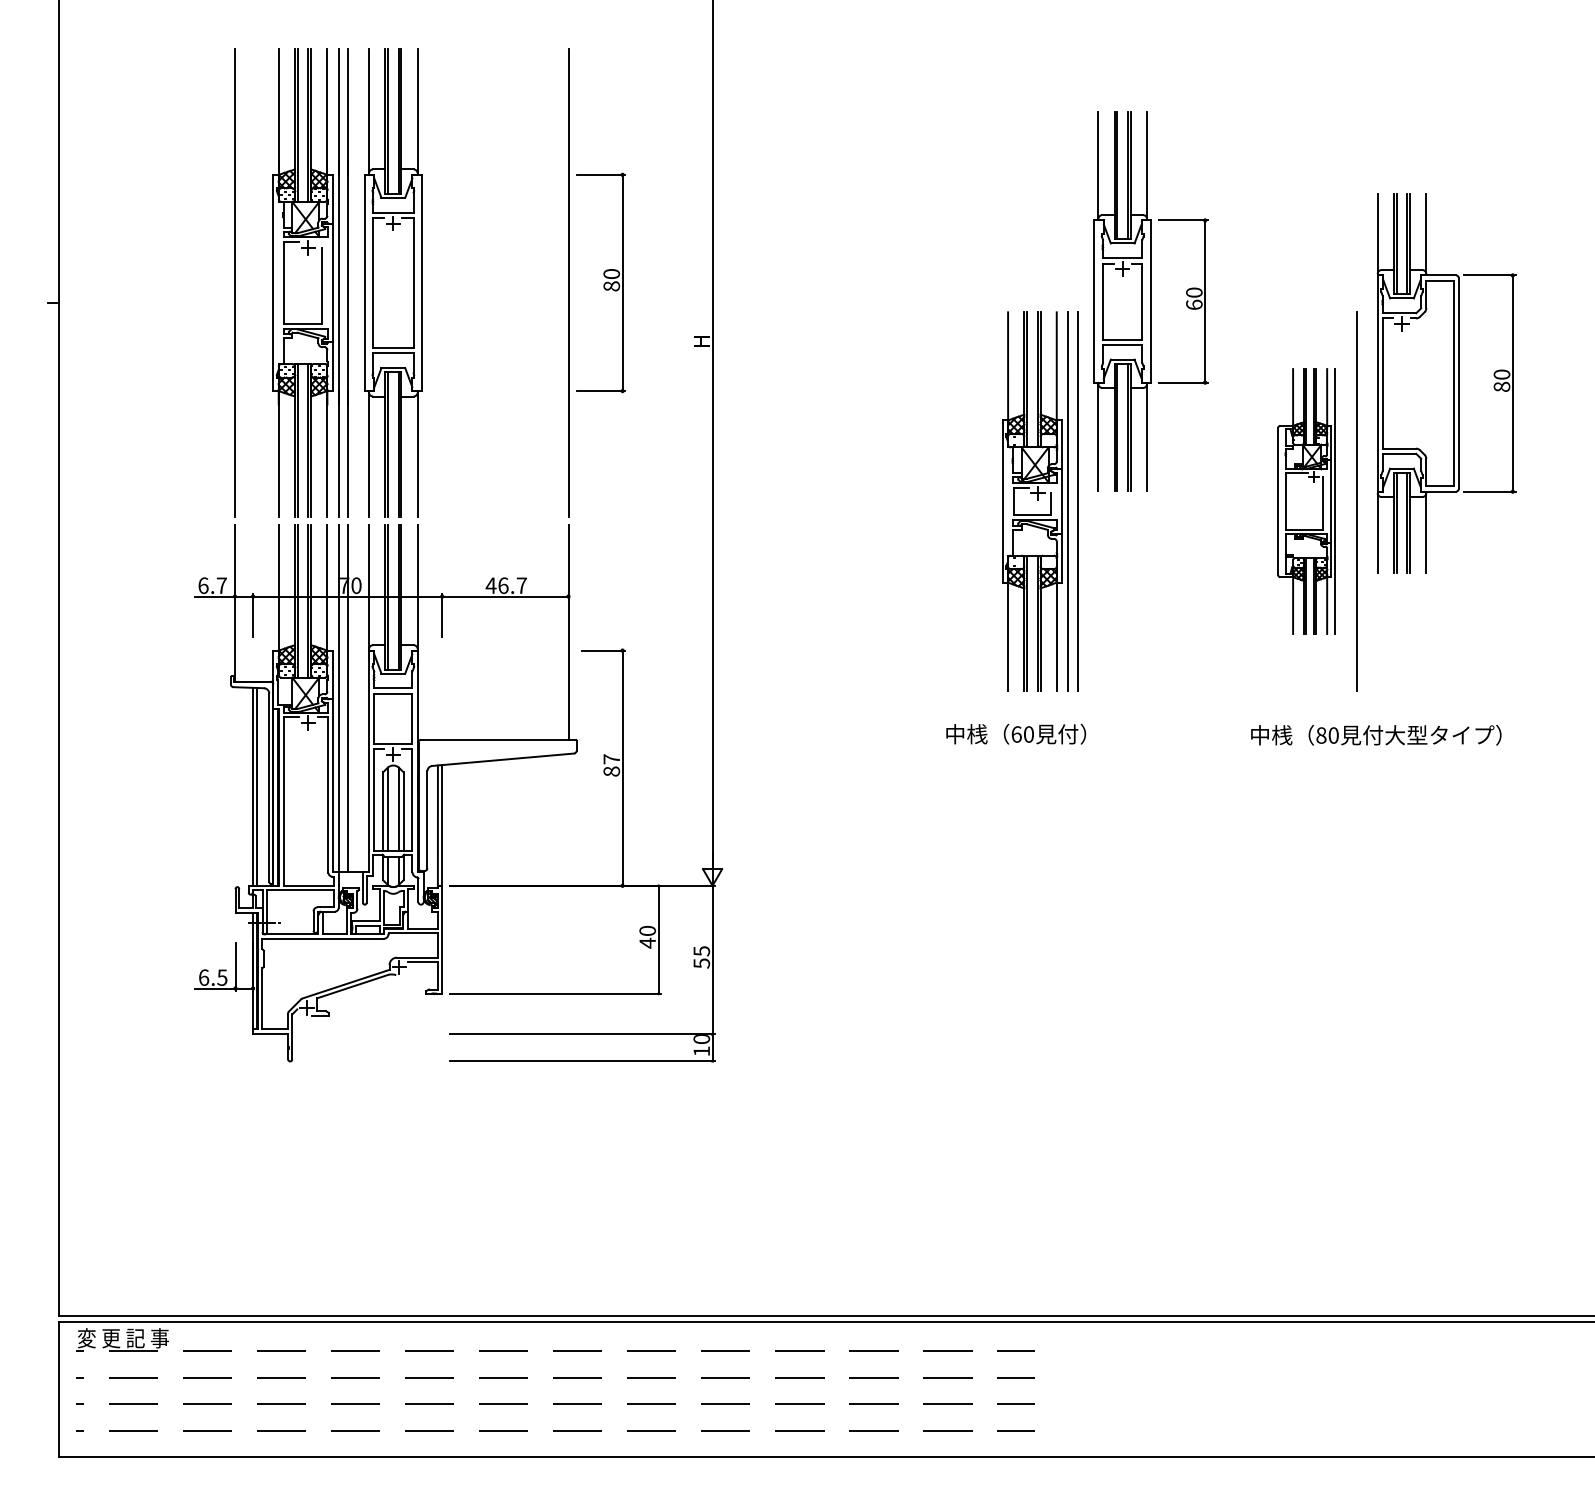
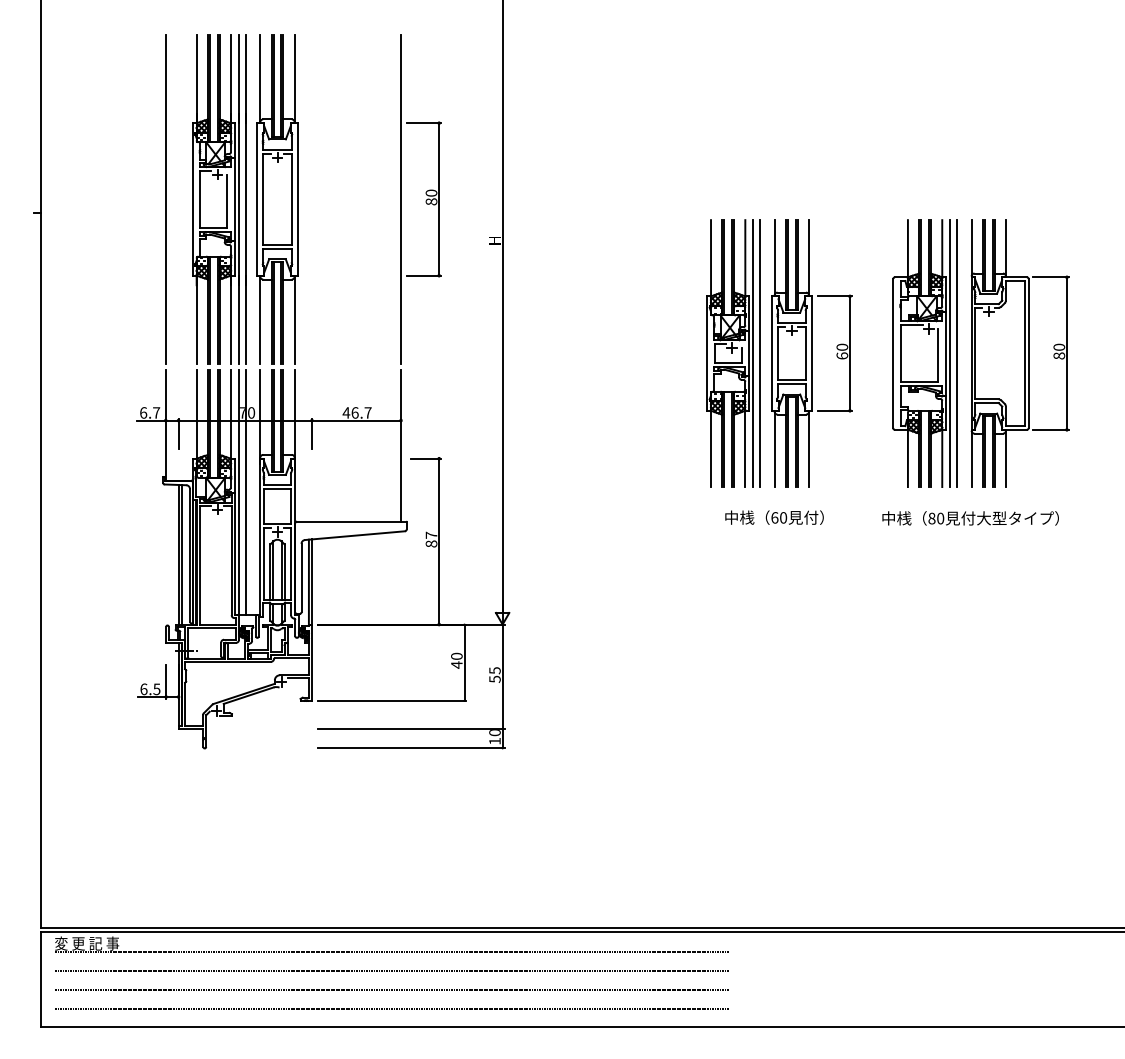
part: (1150, 301) -> (811, 353), moved
part: (1446, 383) -> (1020, 353), moved
part: (1306, 501) -> (921, 353), size x1.43
text: (1016, 733) -> (774, 517), moved

